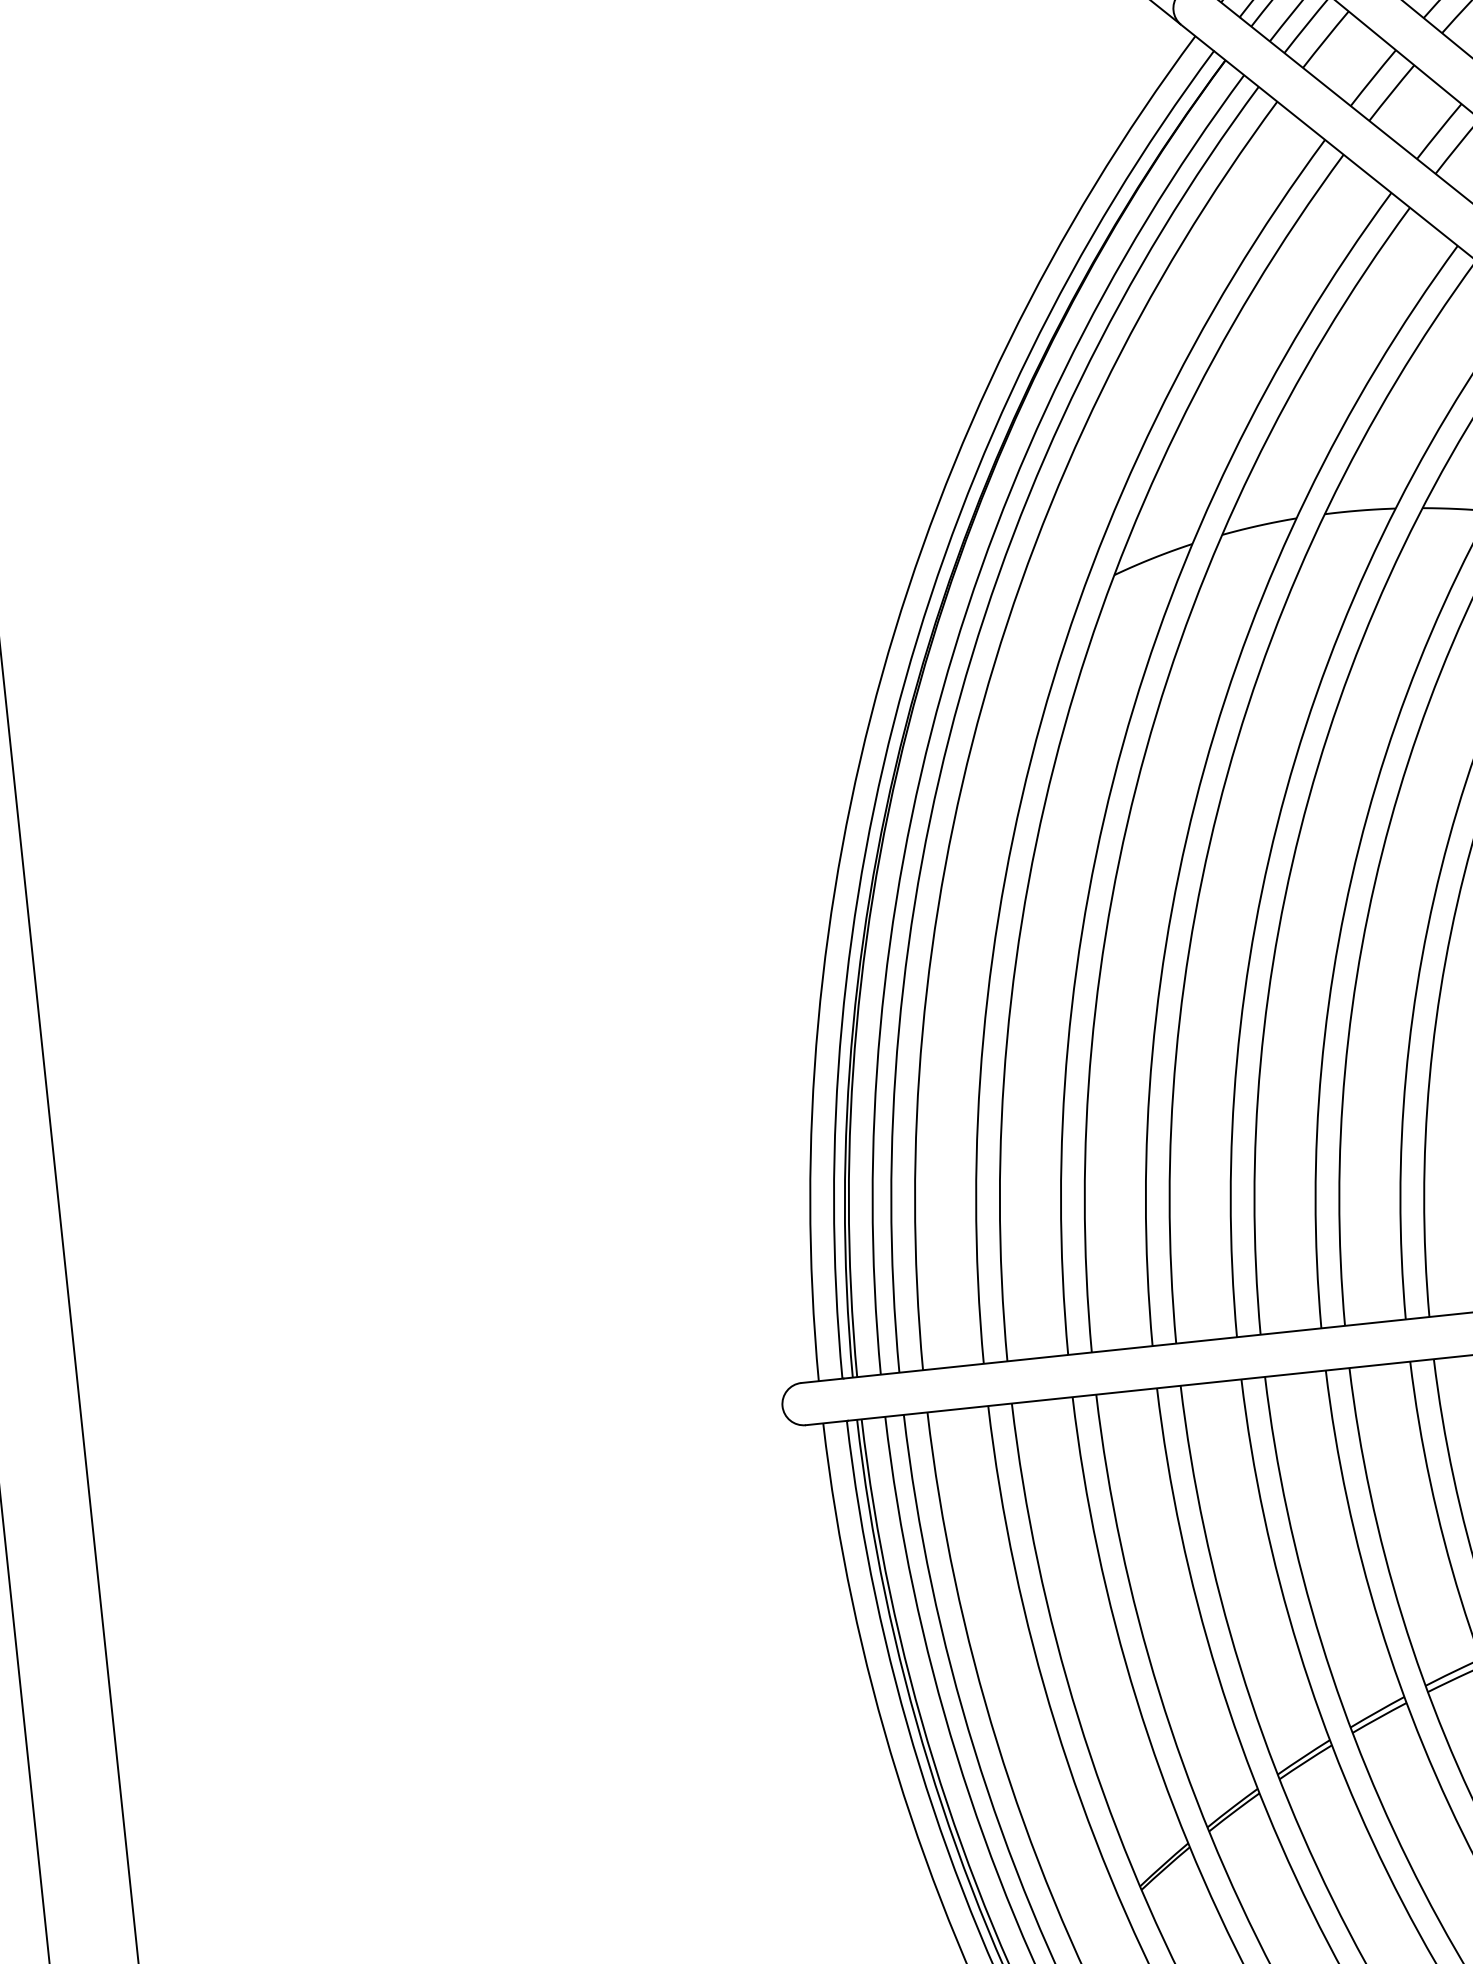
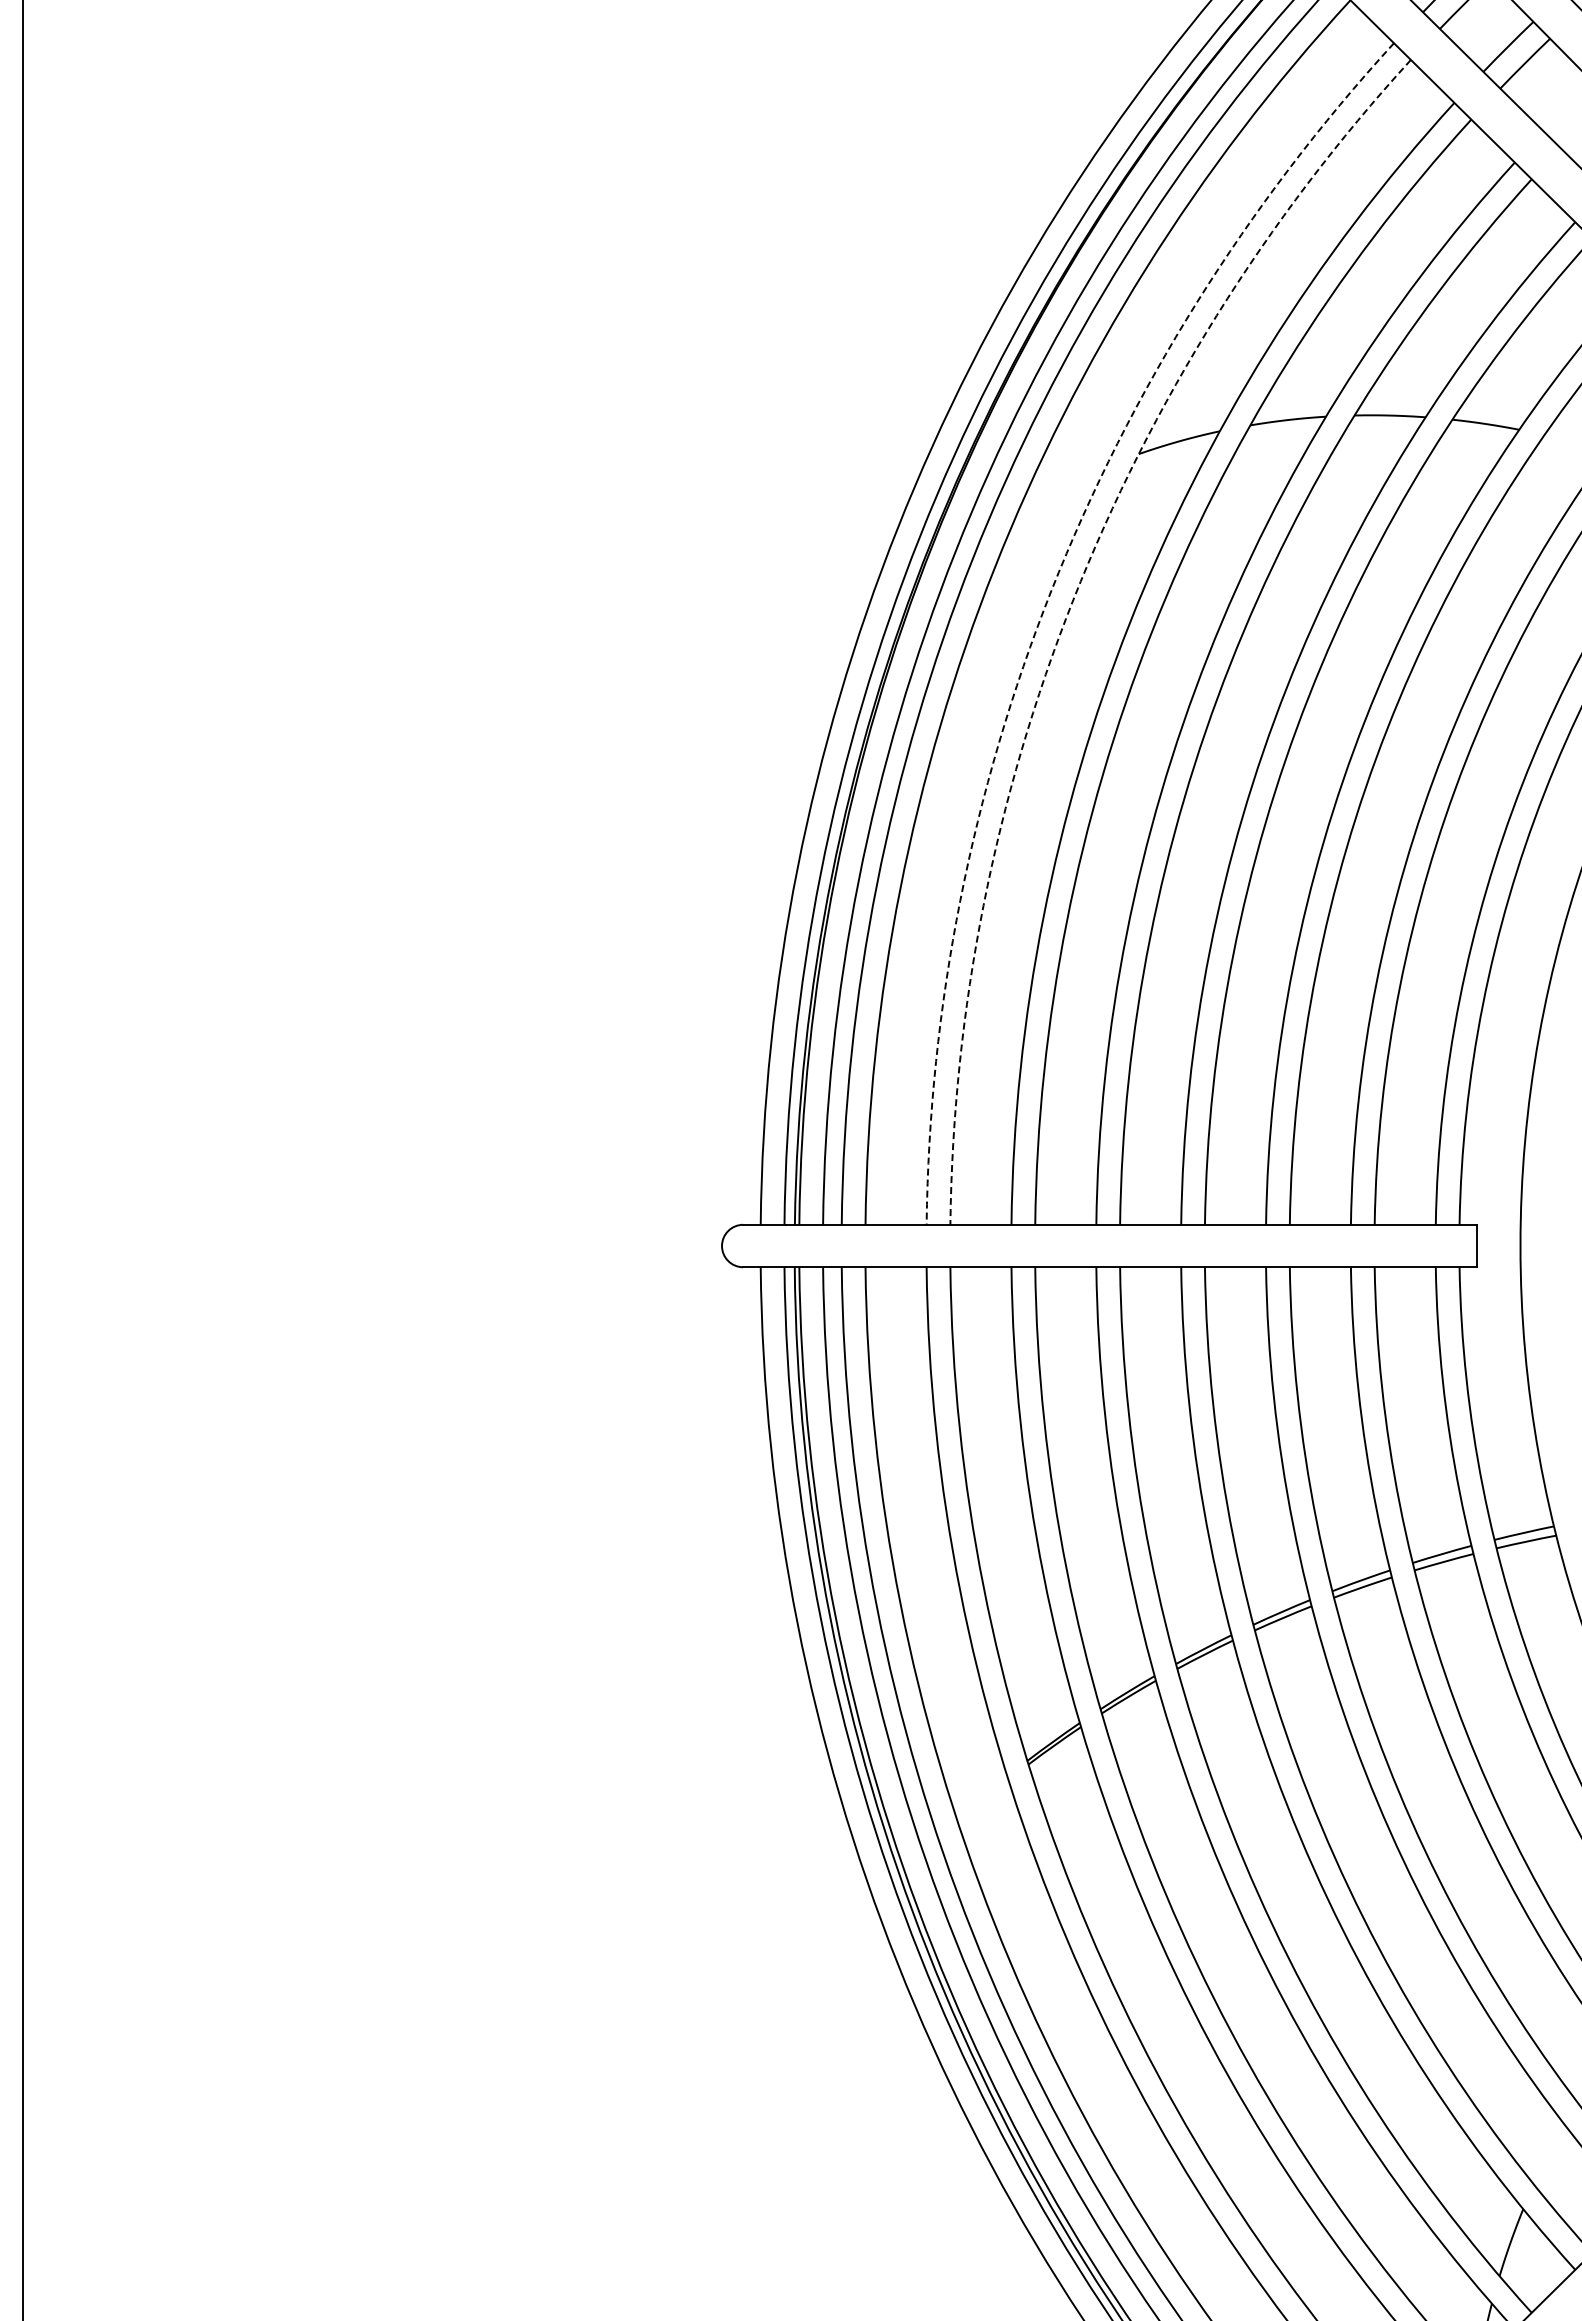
arc: (1041, 719) -> (1051, 590), solid -> dashed
arc: (1064, 726) -> (1073, 599), solid -> dashed

